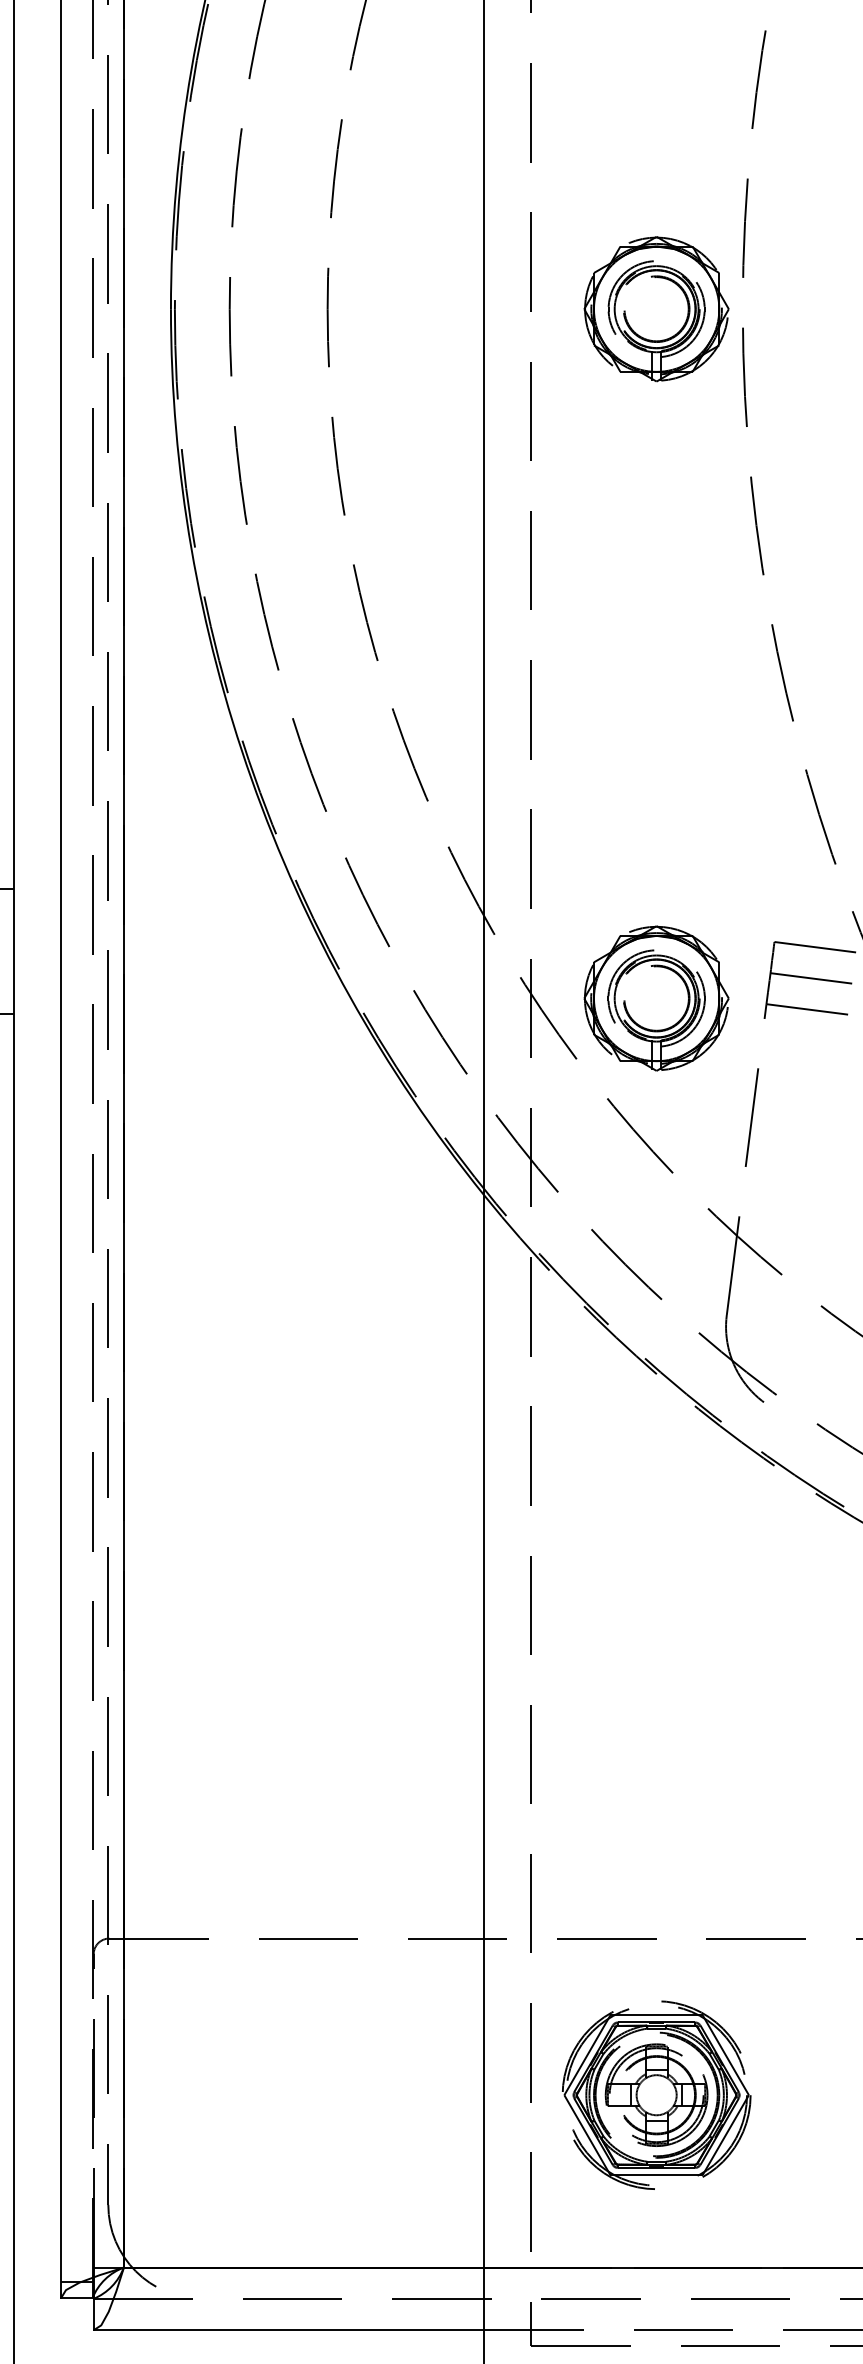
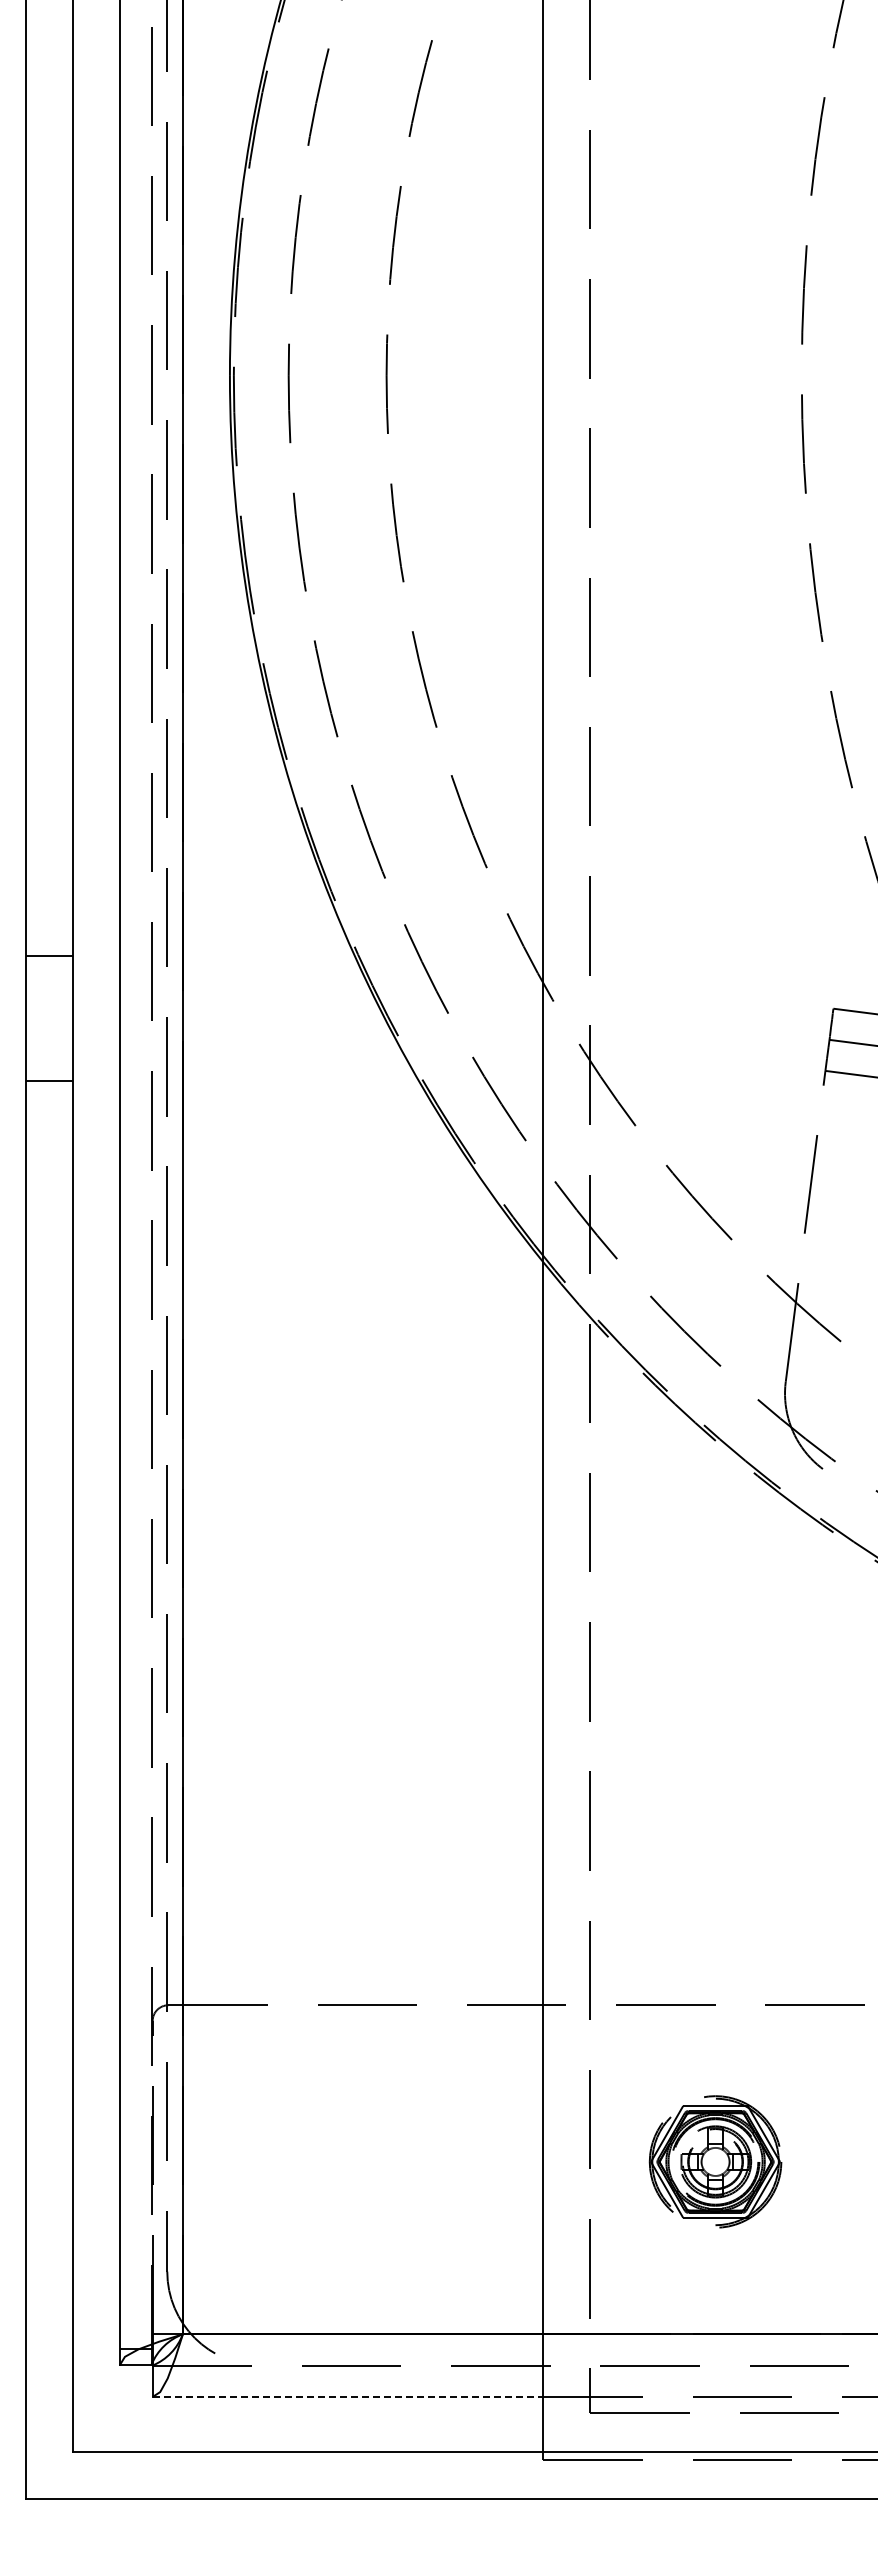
part: (656, 308) -> (715, 375), removed
part: (656, 998) -> (715, 1065), removed
part: (656, 2094) -> (715, 2161), size x0.7
line: (289, 2329) -> (348, 2396), solid -> dashed

